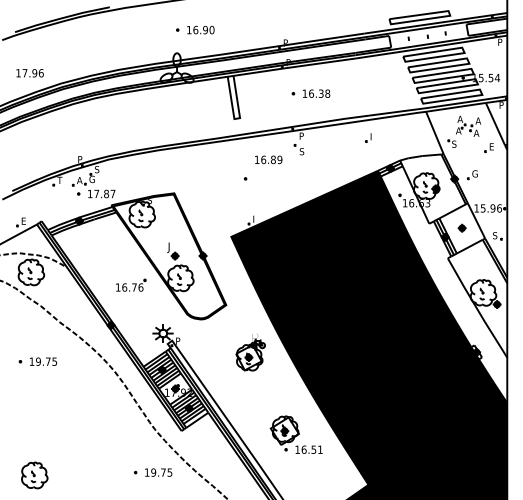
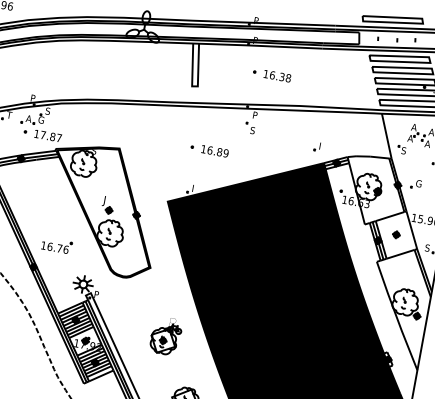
part: (368, 137) -> (317, 146), moved
text: (268, 159) -> (214, 150), moved
part: (131, 284) -> (57, 245), moved
part: (250, 352) -> (165, 336), moved

